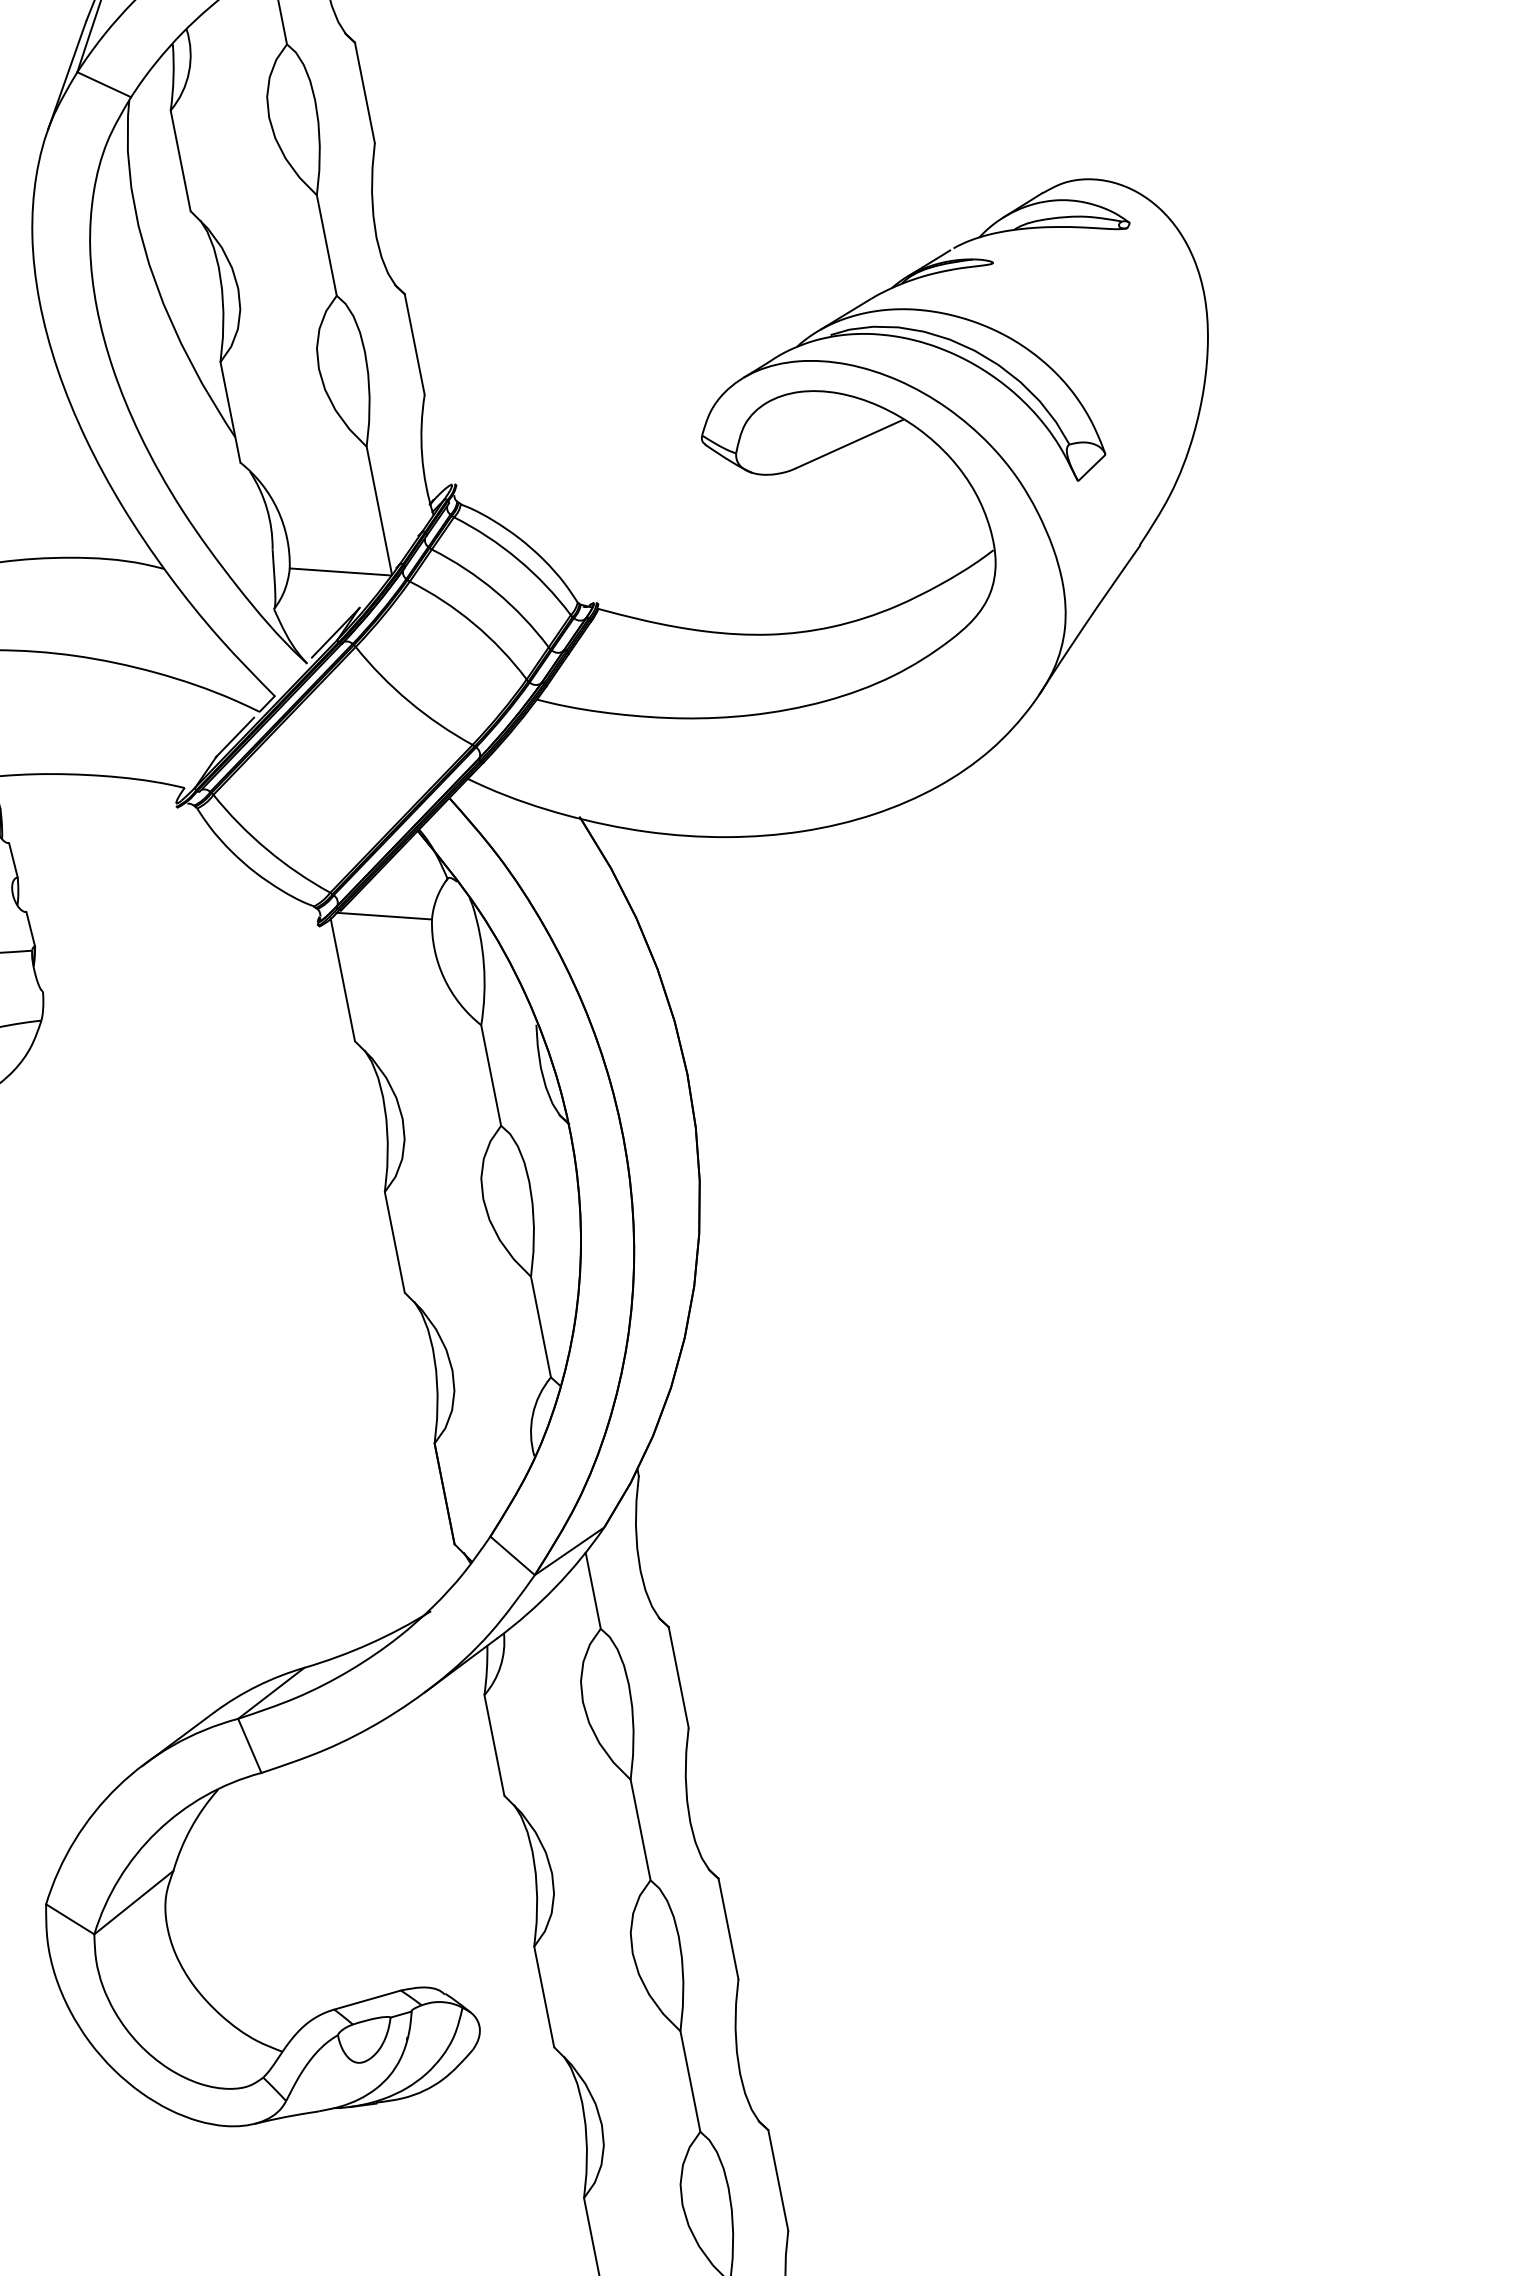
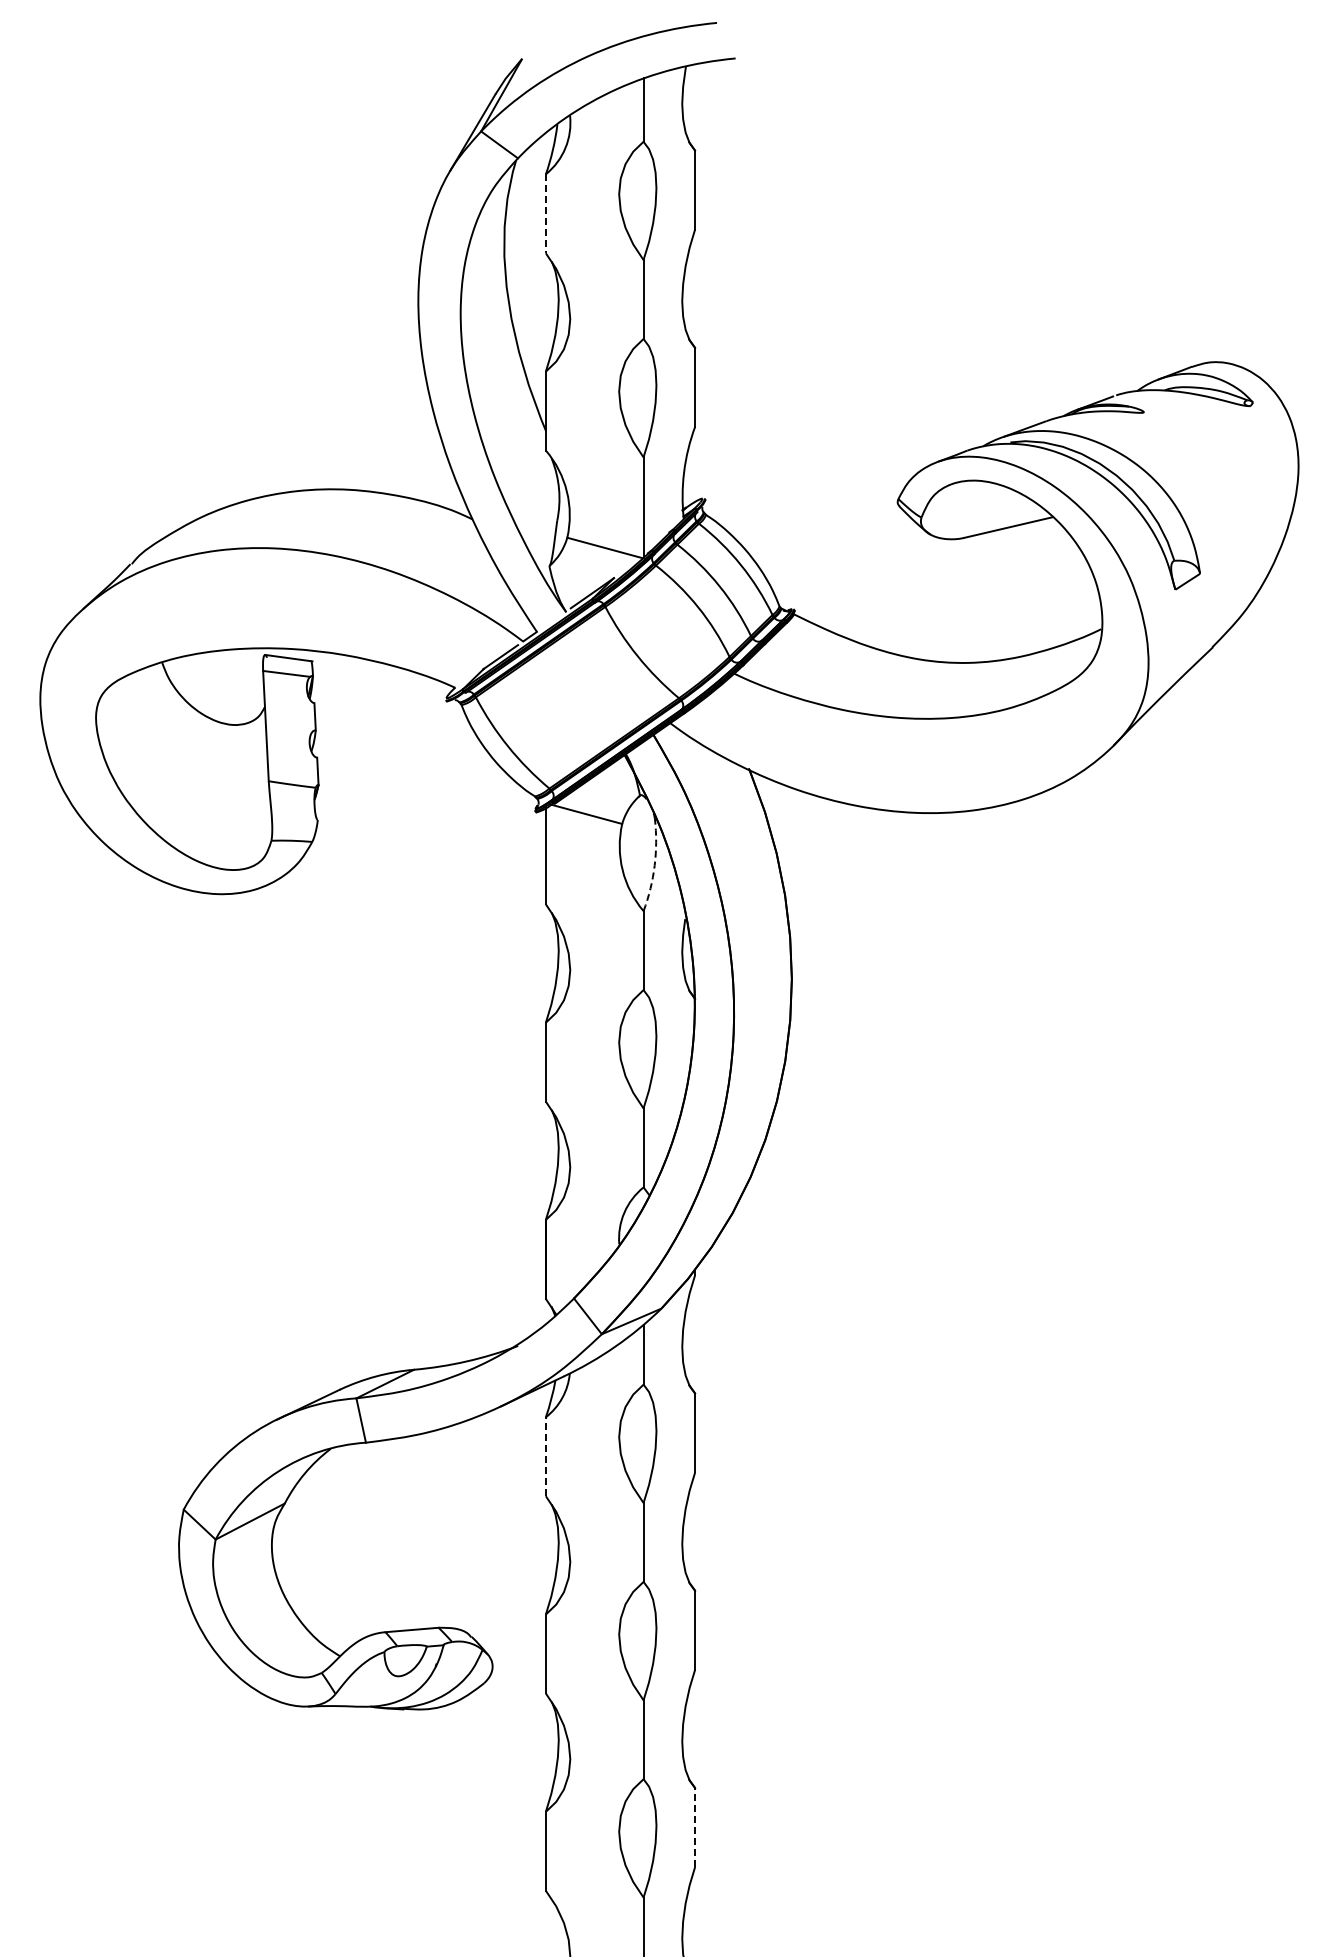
line: (180, 161) -> (545, 214), solid -> dashed
arc: (483, 964) -> (654, 865), solid -> dashed
line: (493, 1745) -> (545, 1456), solid -> dashed
line: (778, 2180) -> (695, 1827), solid -> dashed

